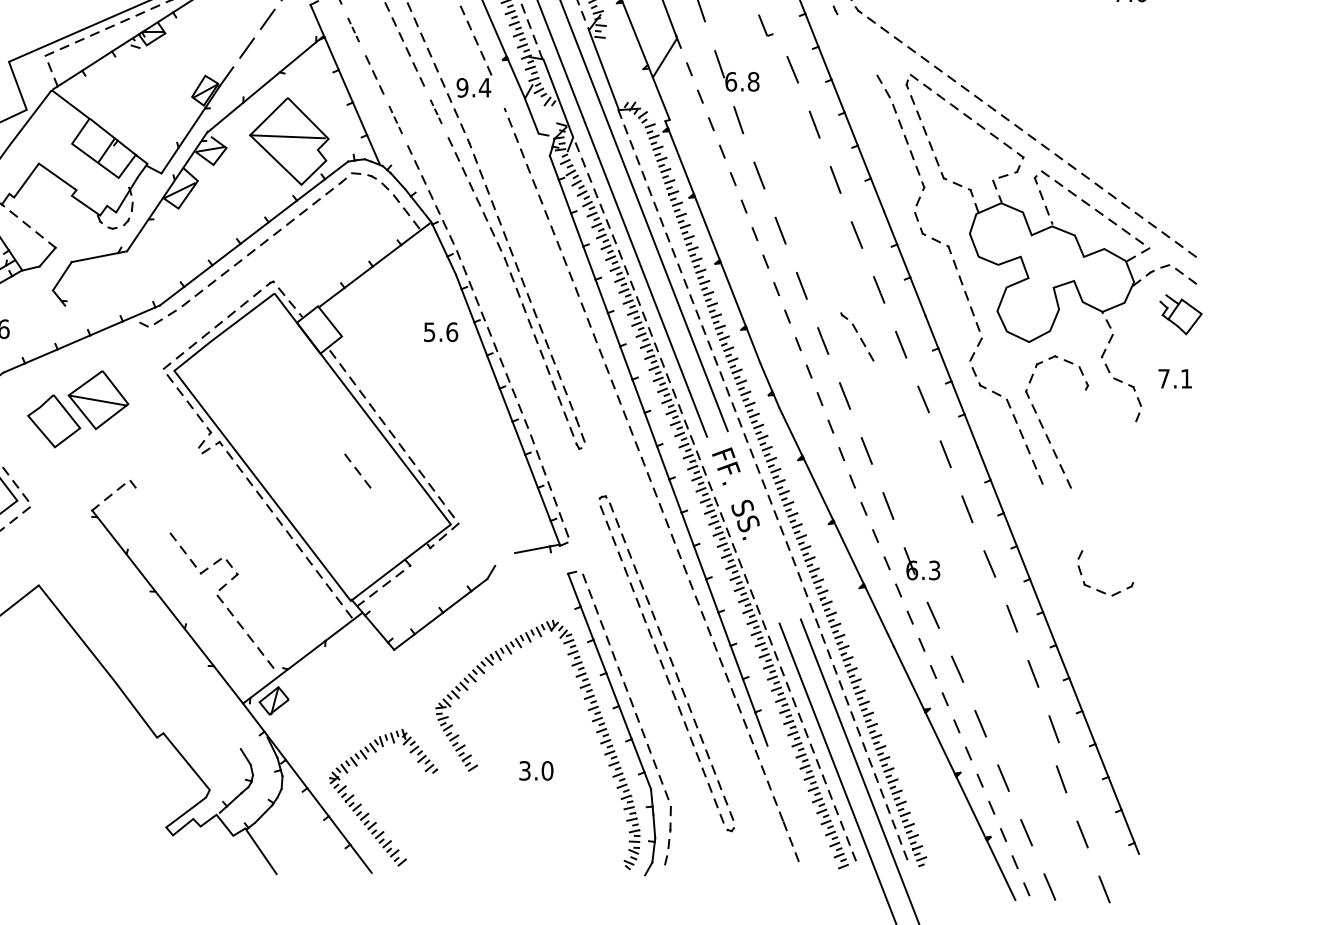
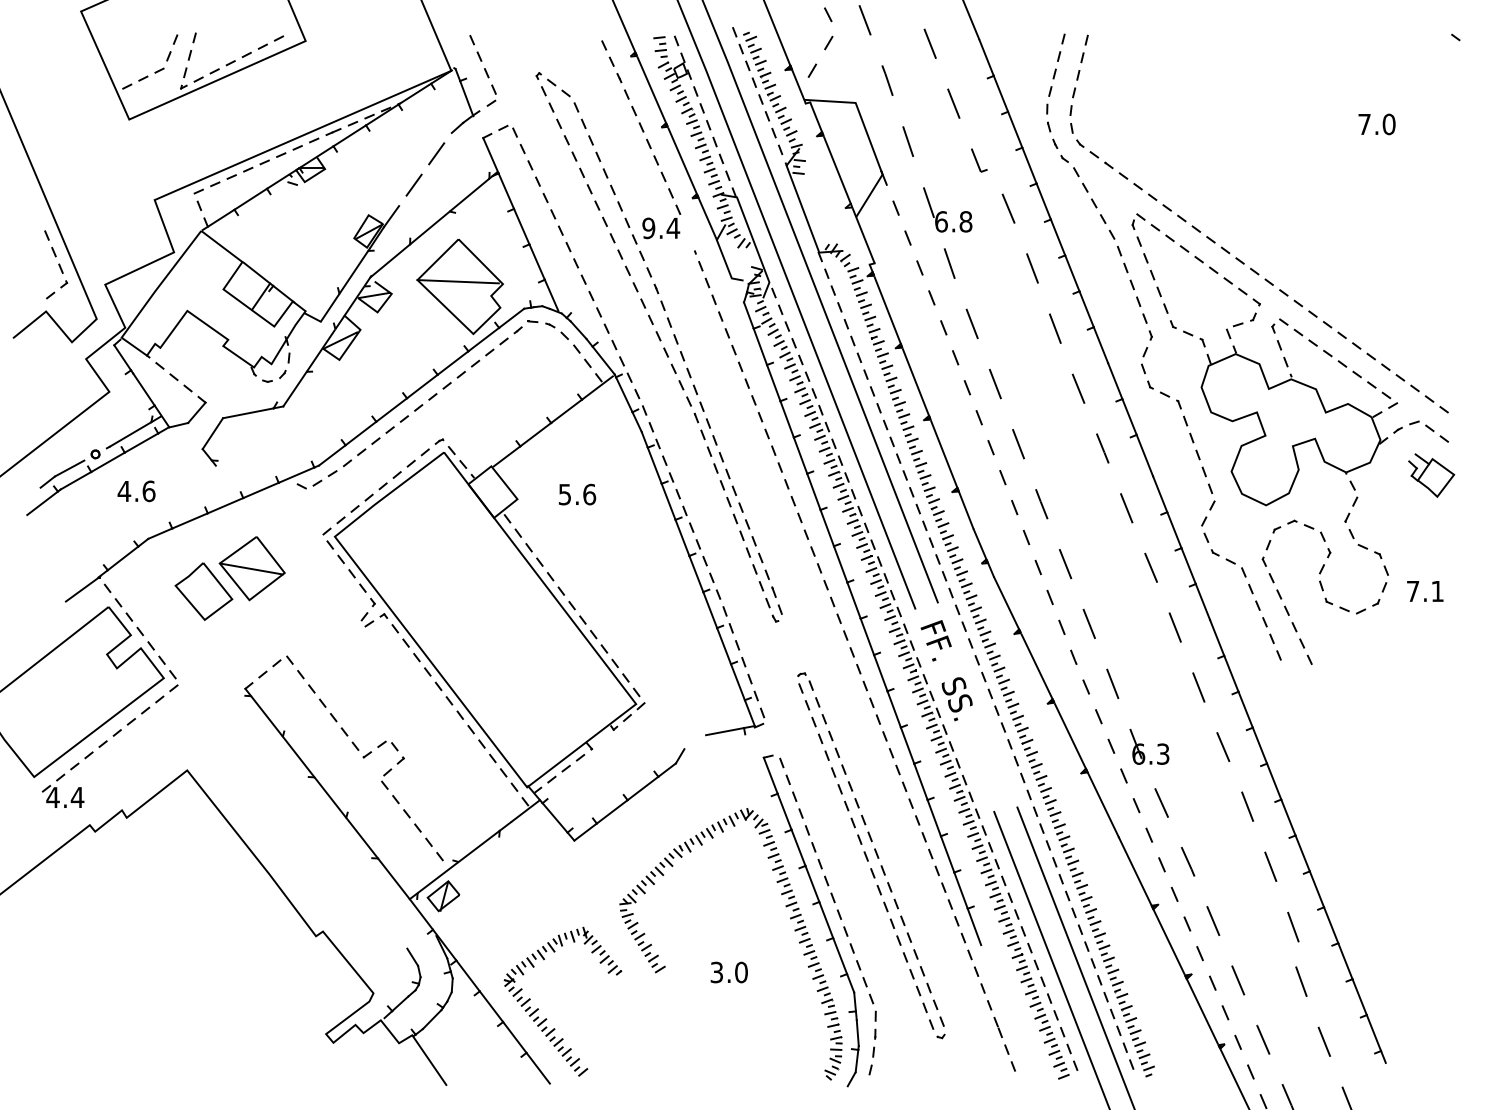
part: (352, 30) -> (529, 165), size x1.67
part: (435, 111) -> (619, 254), size x1.67
part: (395, 120) -> (575, 263), size x1.43
text: (441, 332) -> (577, 494), moved
part: (856, 336) -> (1078, 181), moved
text: (1175, 378) -> (1425, 591), moved
part: (357, 470) -> (311, 688), moved
part: (1100, 590) -> (1343, 607), moved

